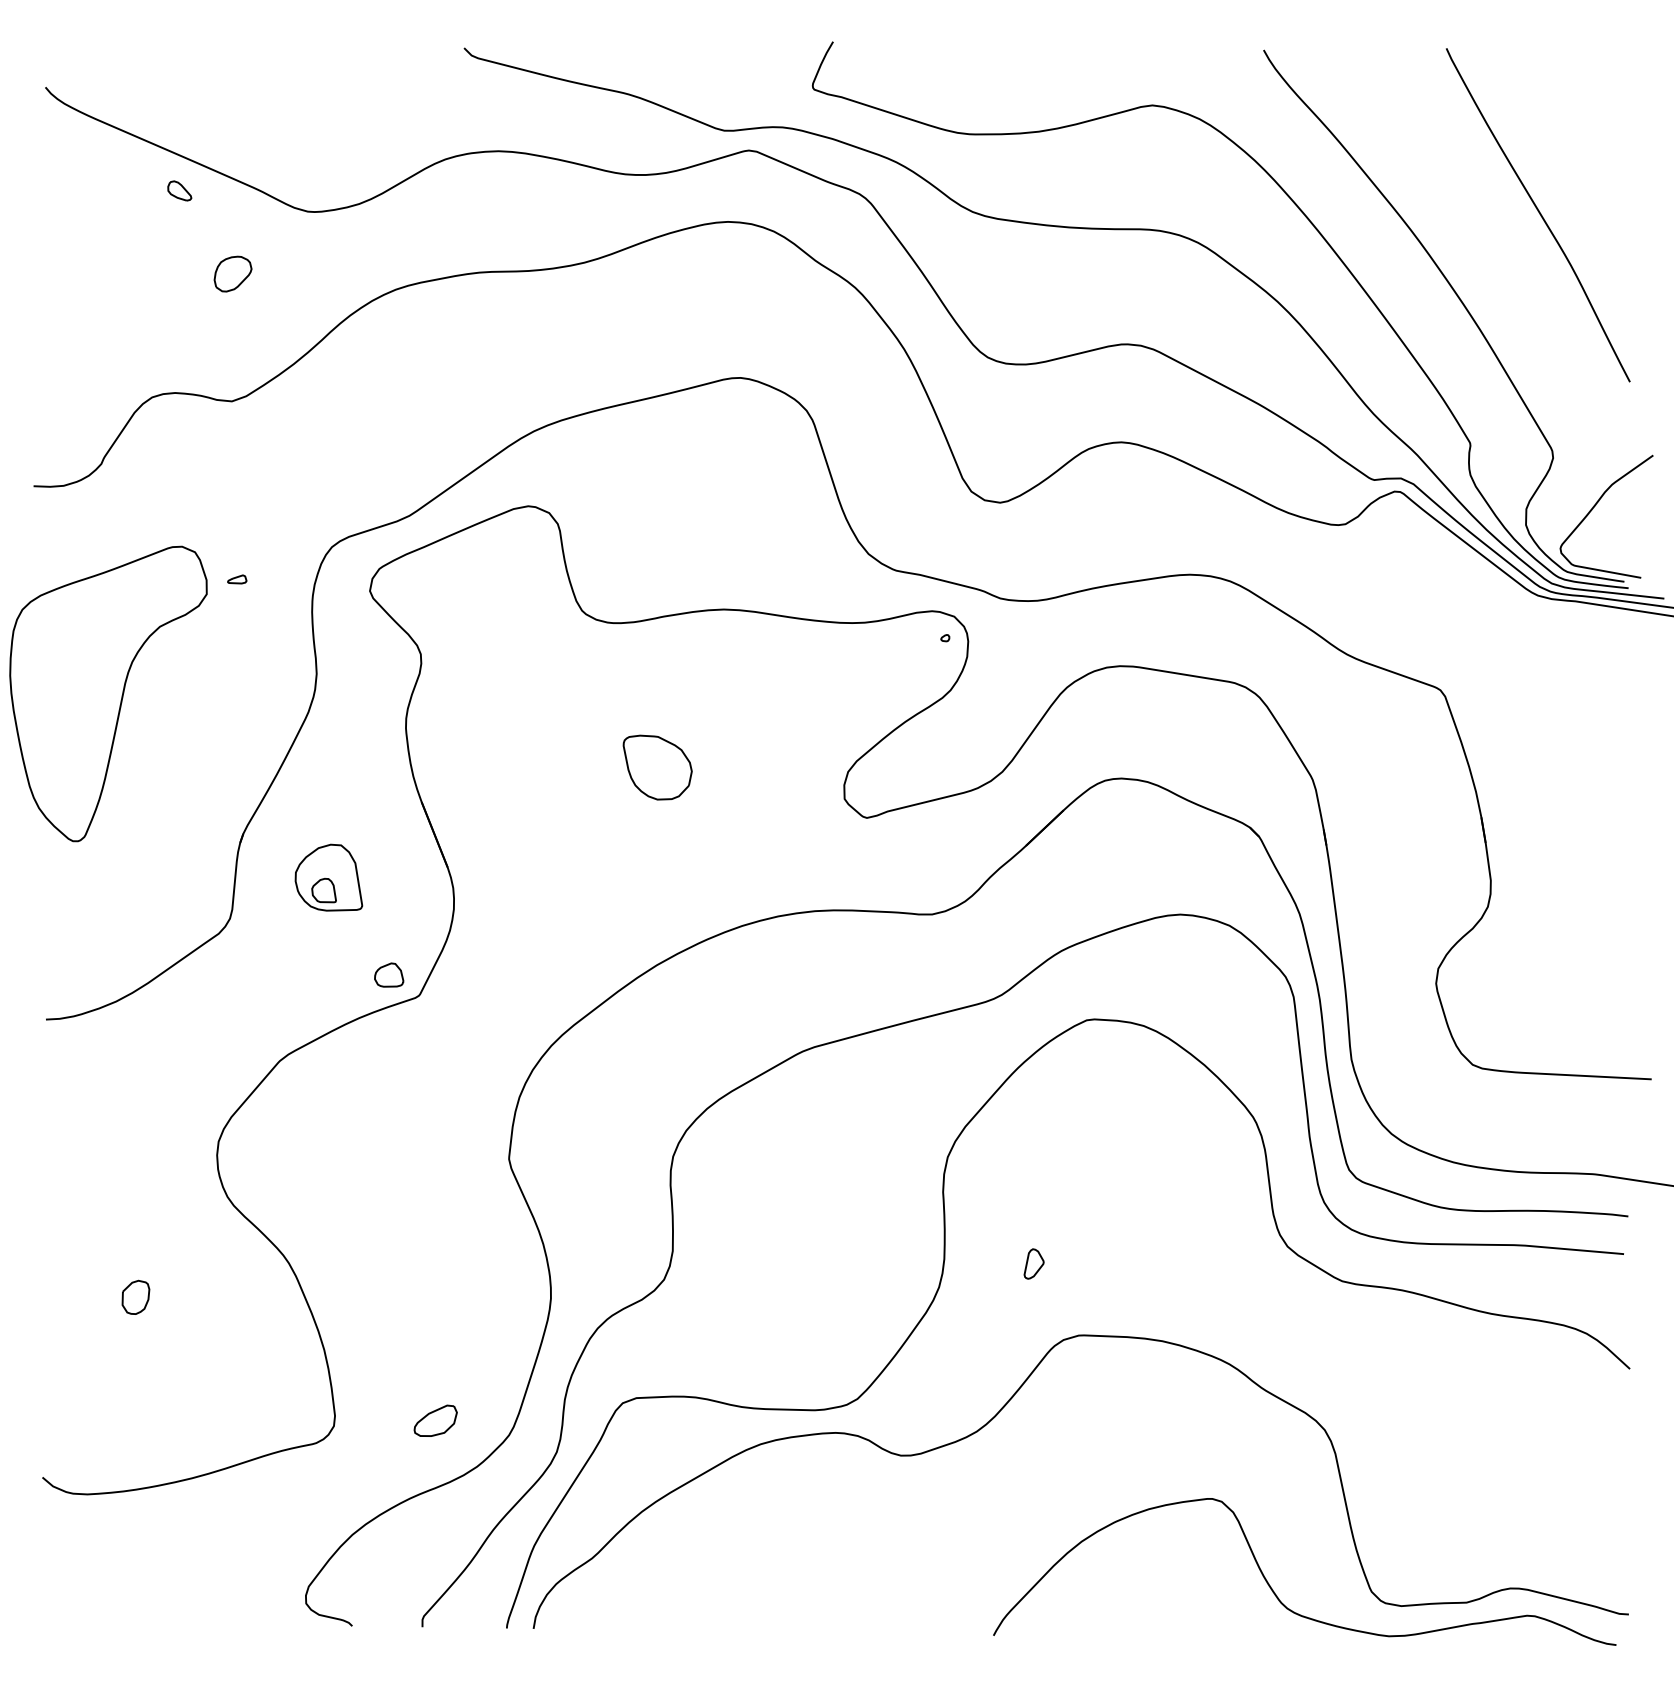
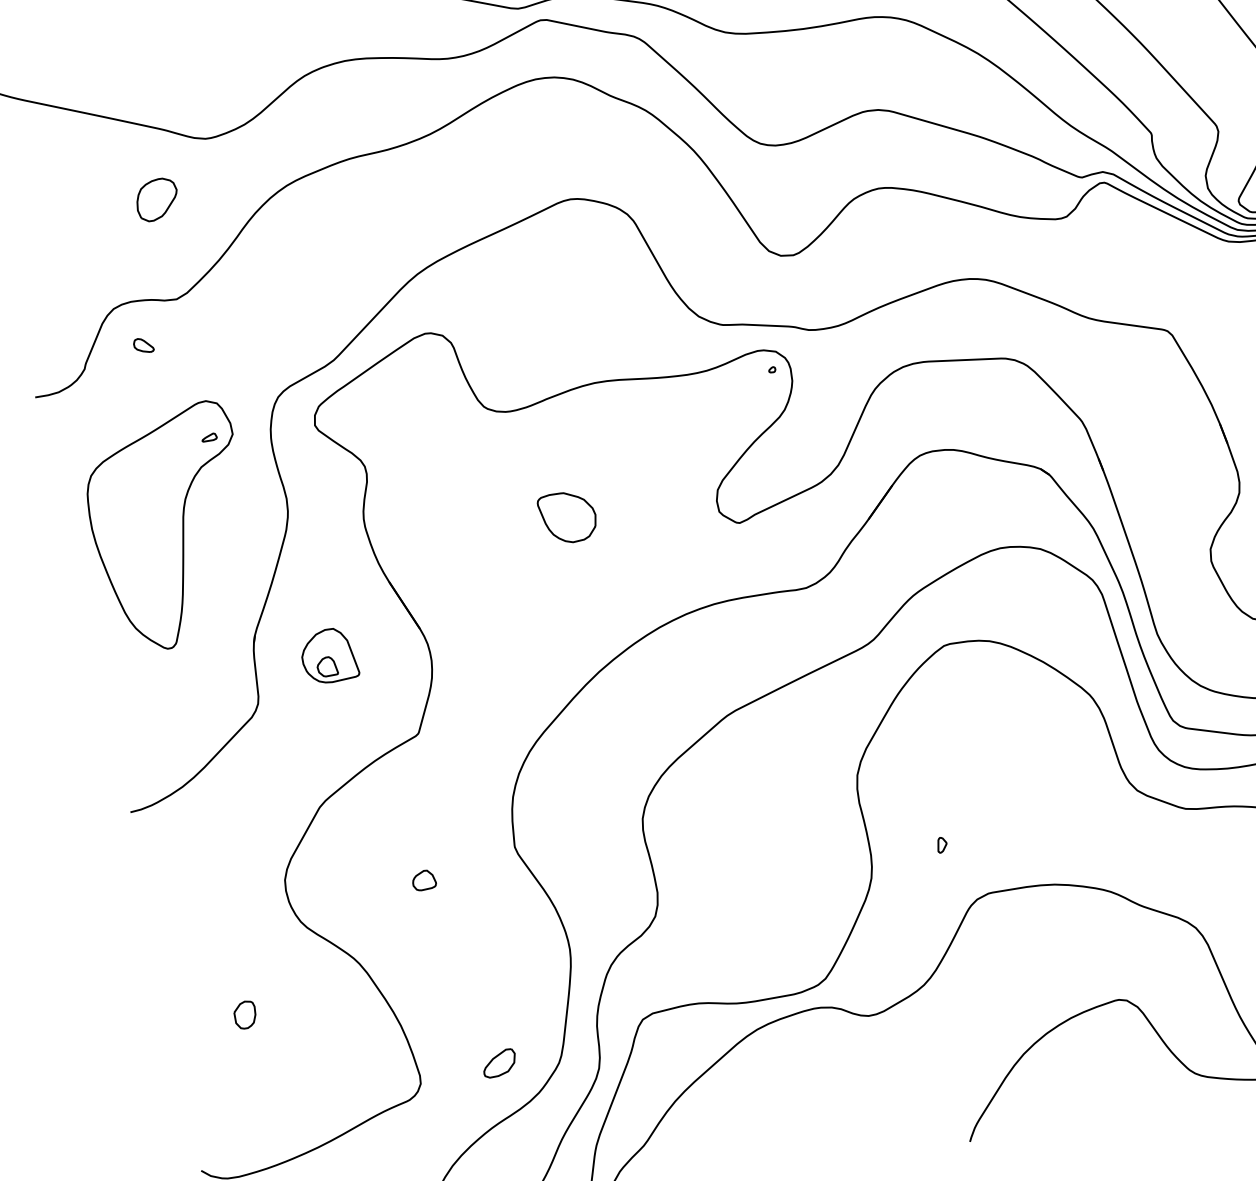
part: (179, 190) -> (143, 345), moved
part: (232, 273) -> (156, 199), size x1.43
part: (108, 693) -> (171, 527), moved
part: (389, 974) -> (424, 879), moved
part: (1033, 1264) -> (941, 845), size x0.62

